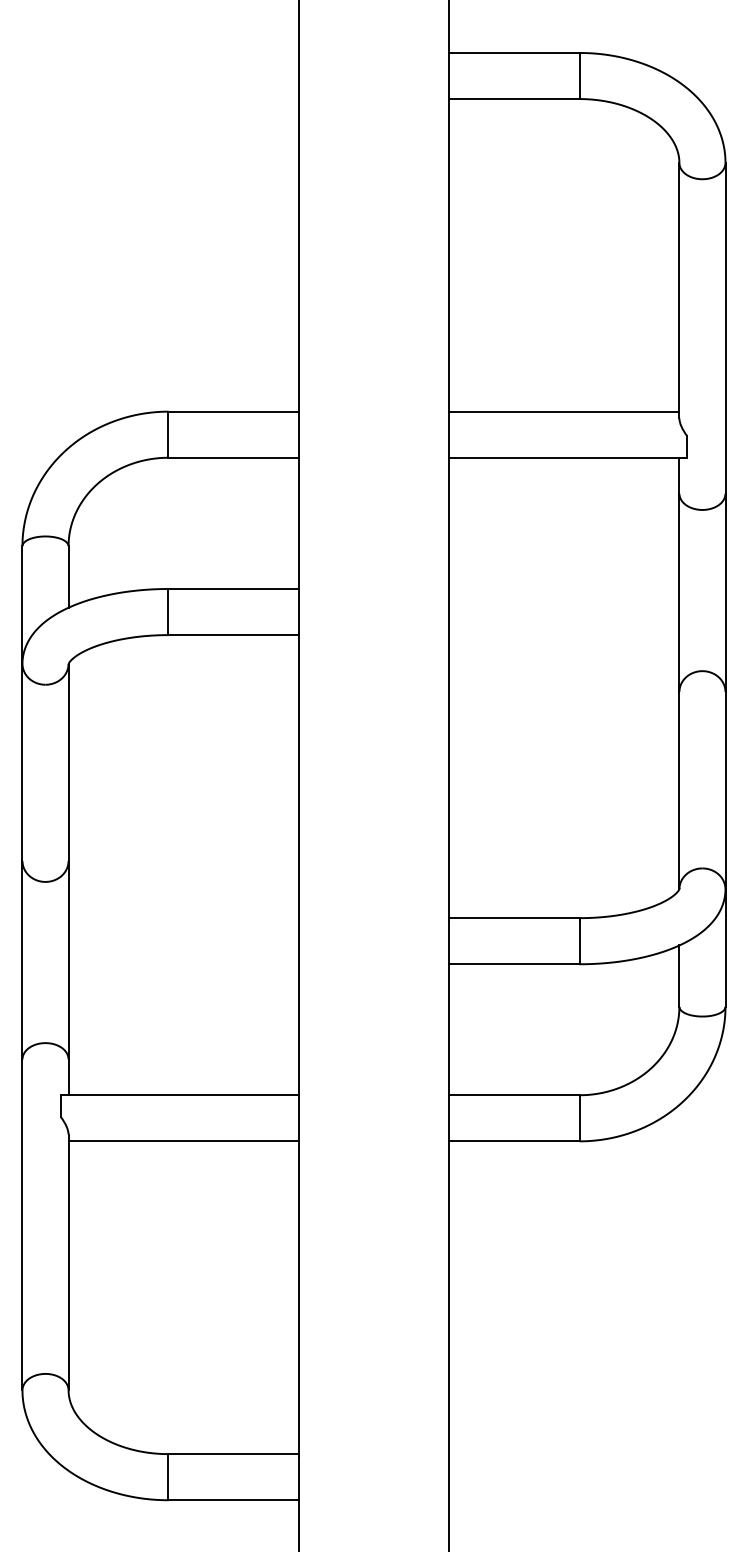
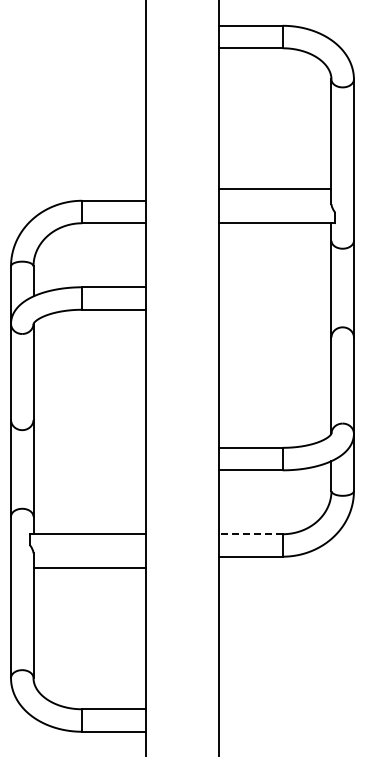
line: (564, 411) -> (275, 188), moved
line: (513, 1095) -> (250, 534), solid -> dashed
line: (183, 1140) -> (89, 567), moved

